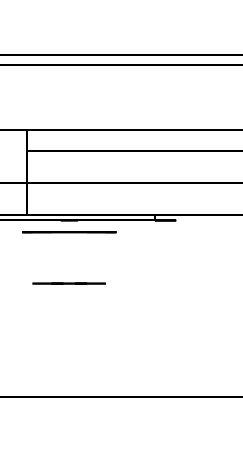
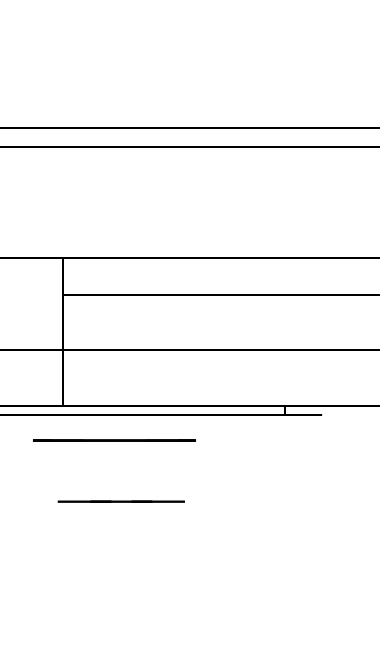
line: (69, 232) -> (114, 440), moved
line: (68, 283) -> (120, 501), moved

